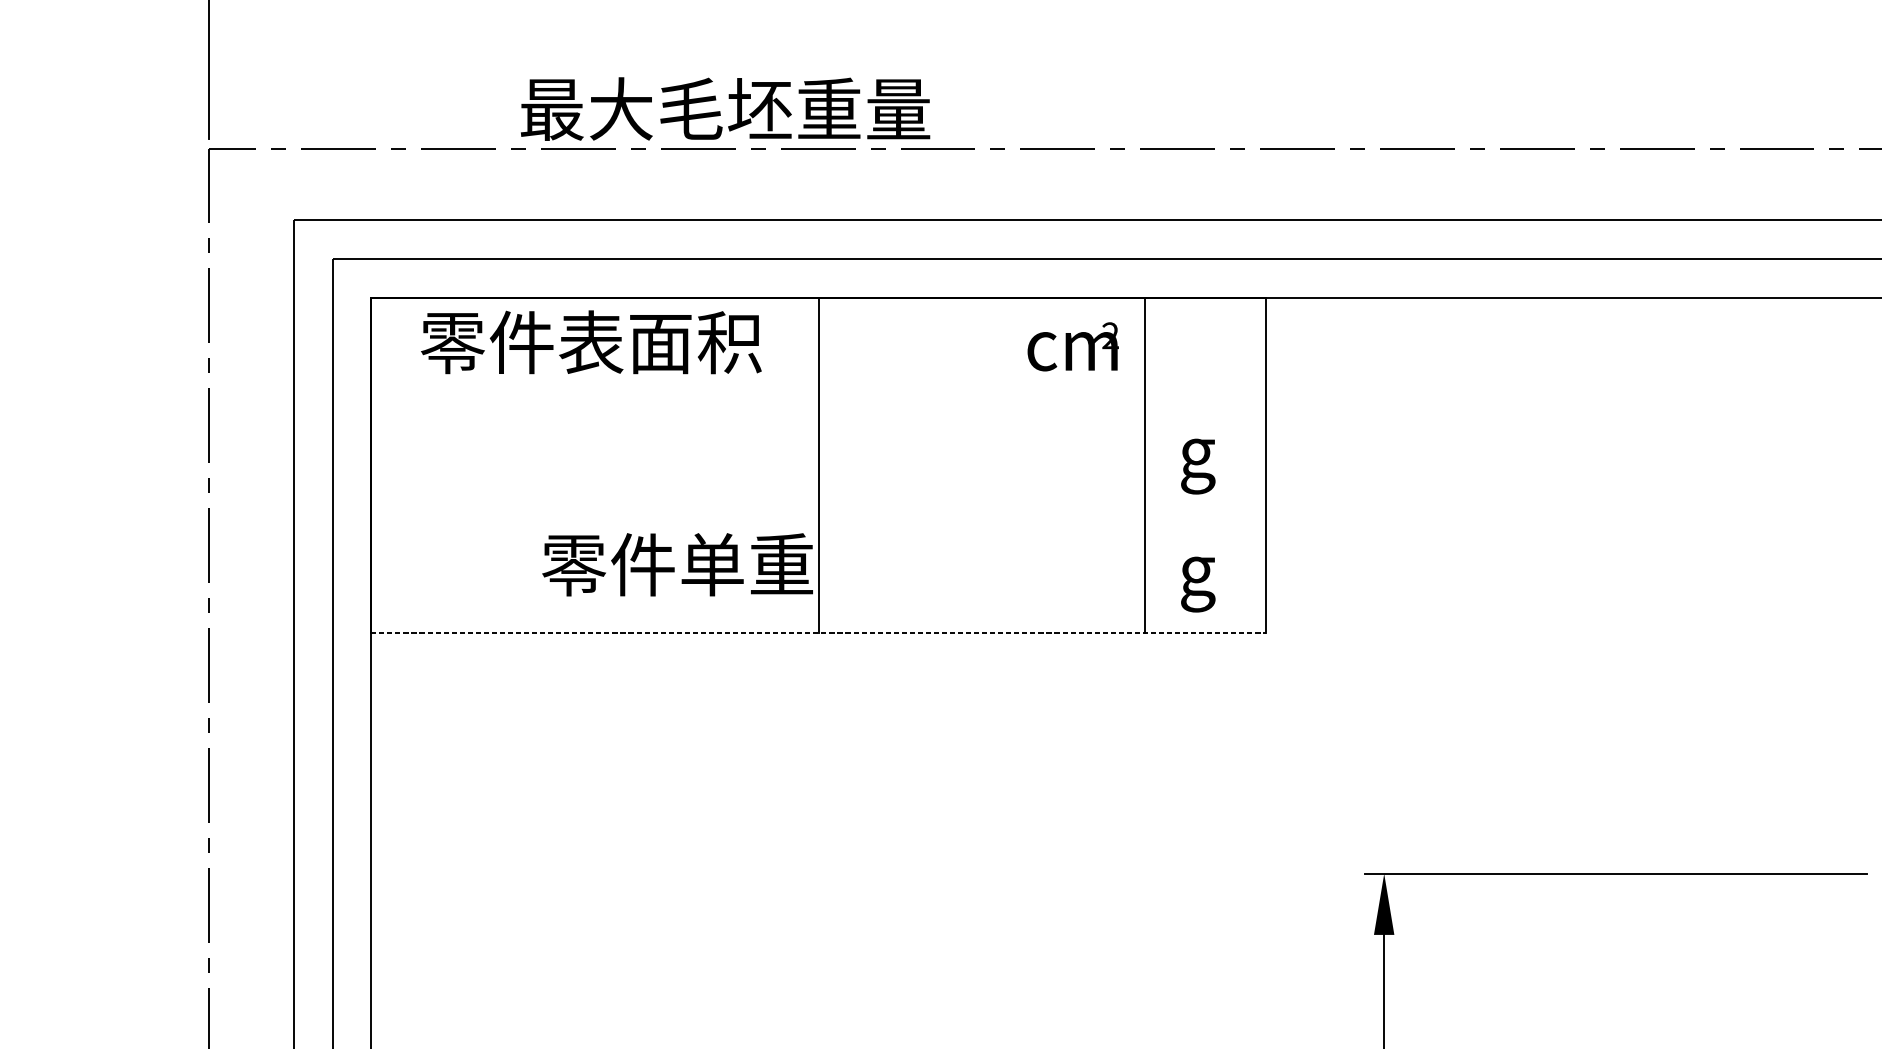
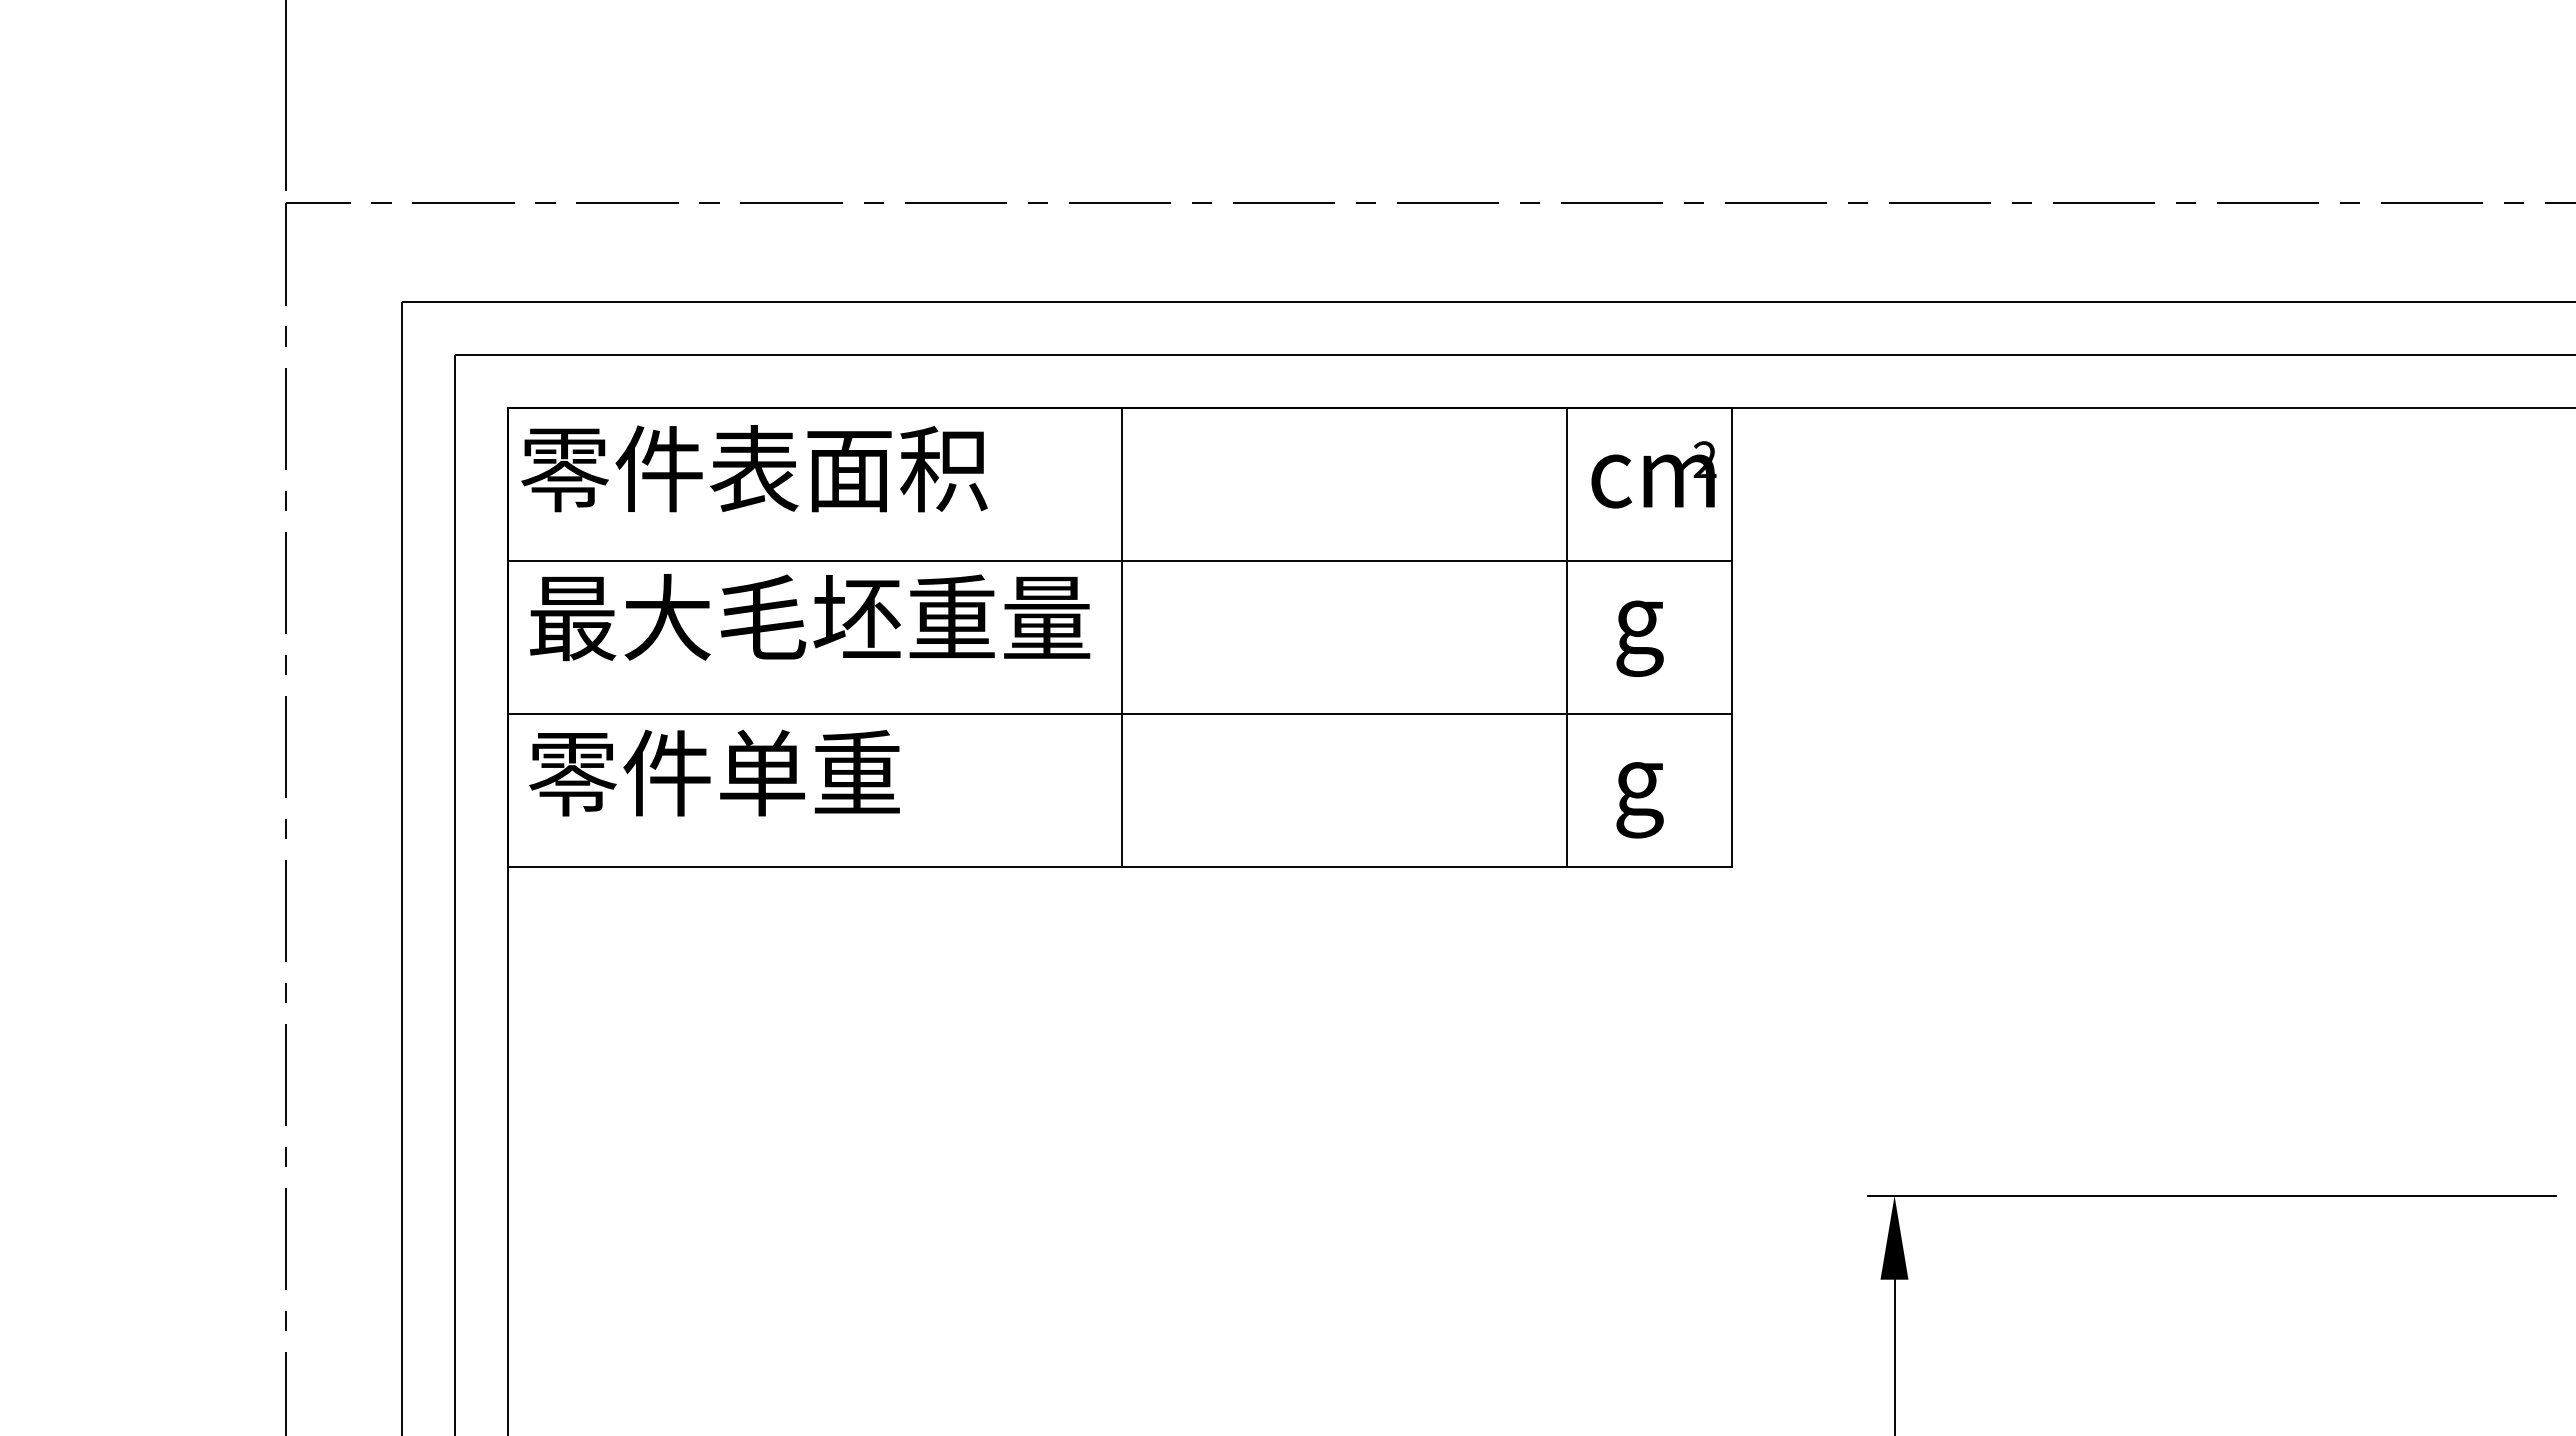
text: (725, 109) -> (810, 617), moved
text: (591, 342) -> (754, 468), moved
text: (1072, 346) -> (1653, 474), moved
line: (818, 409) -> (1120, 560), added
line: (818, 521) -> (1120, 713), added
text: (677, 564) -> (714, 772), moved
line: (818, 633) -> (1120, 866), dashed -> solid

